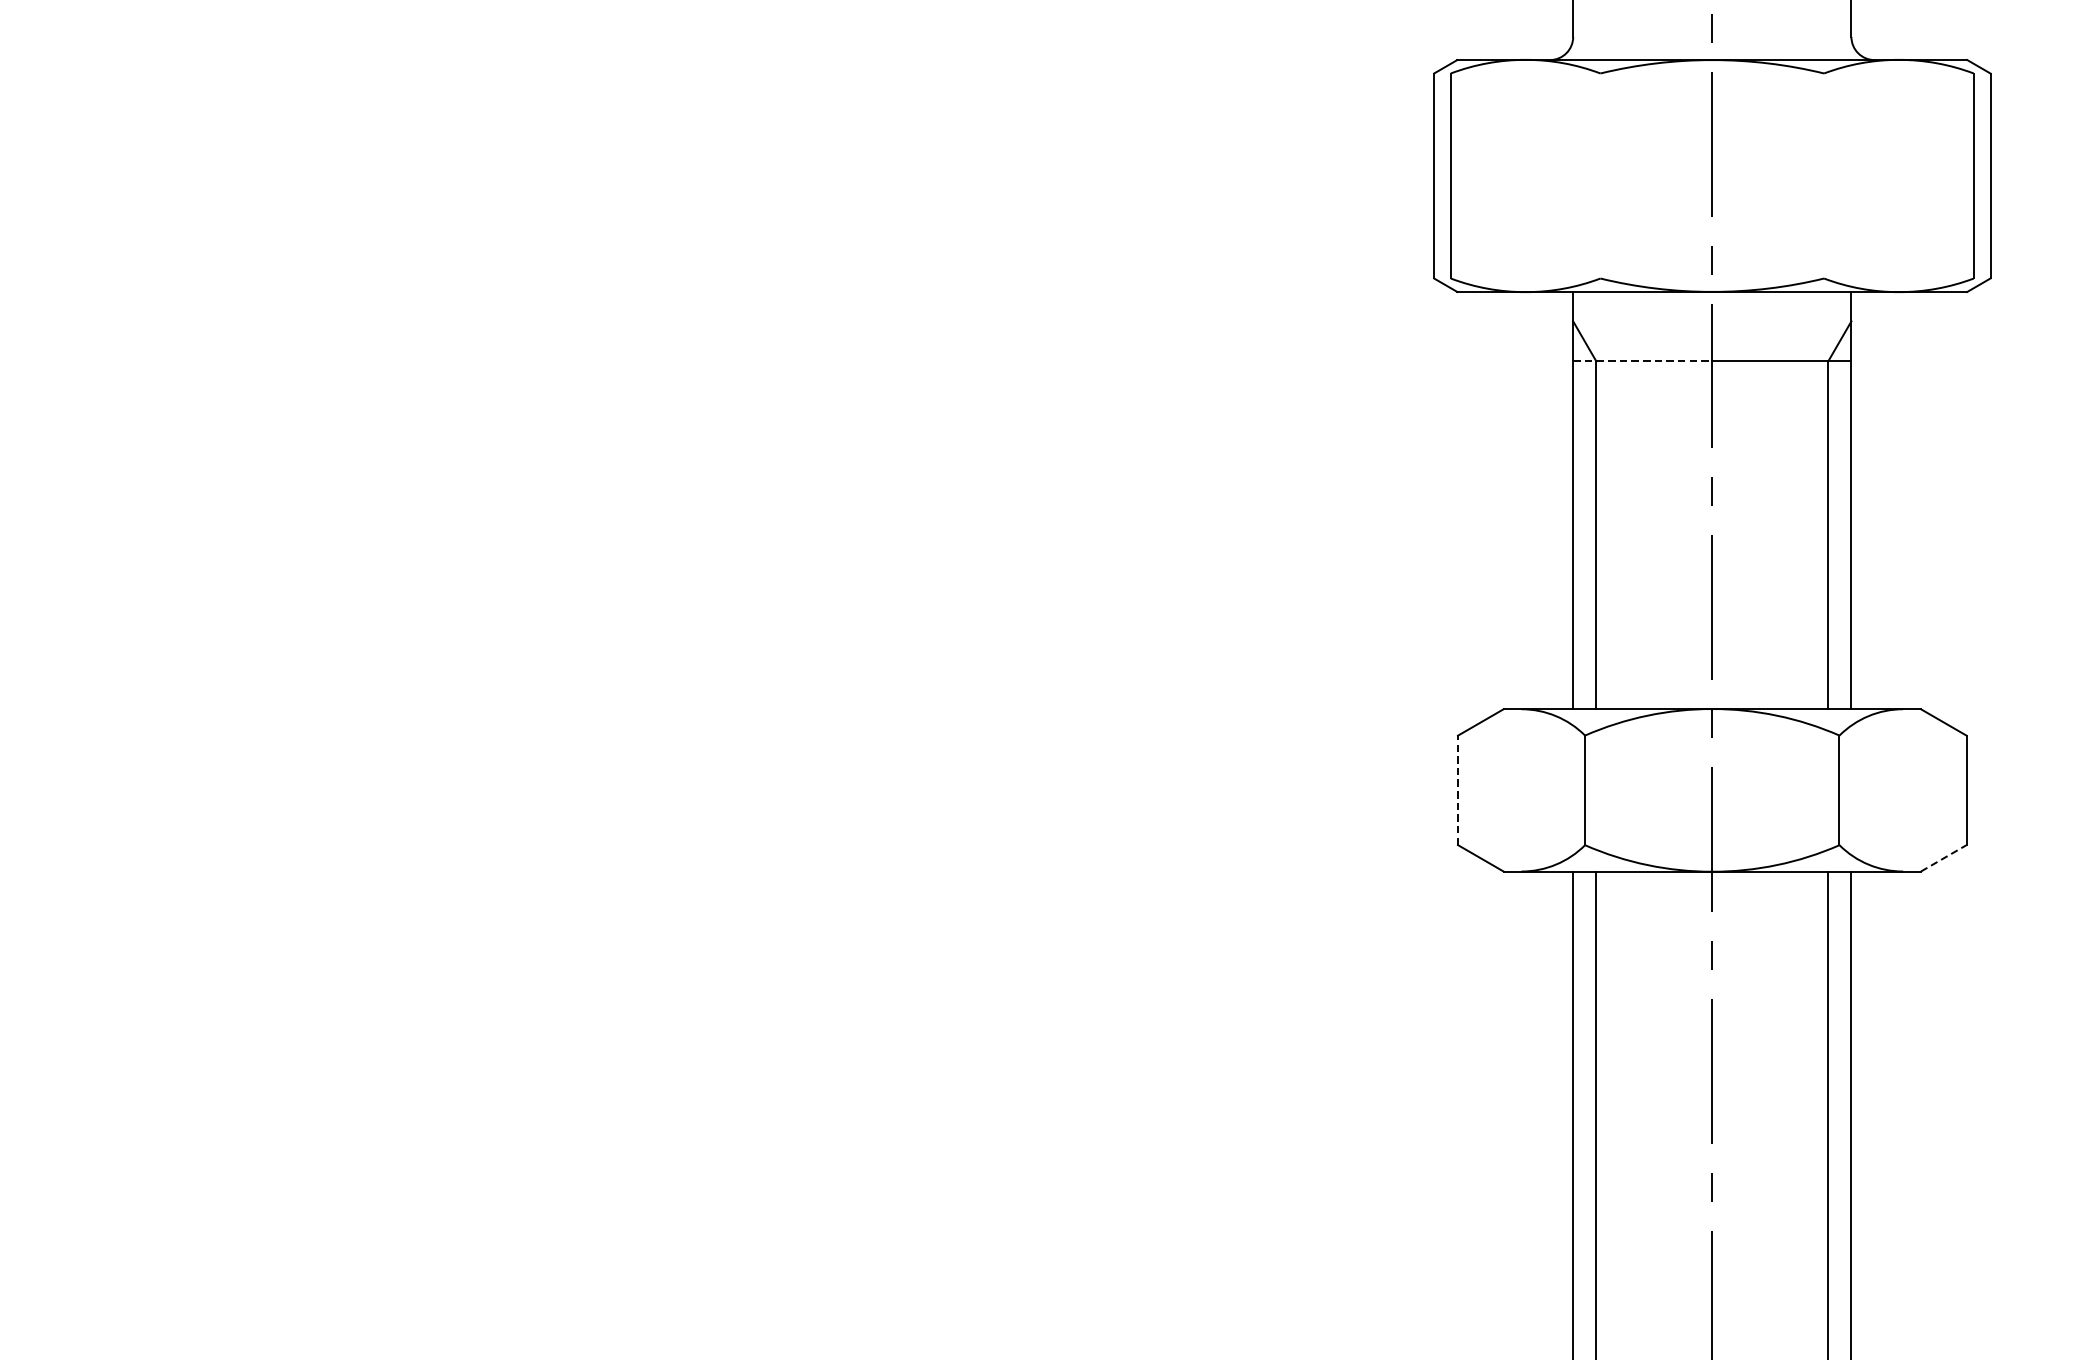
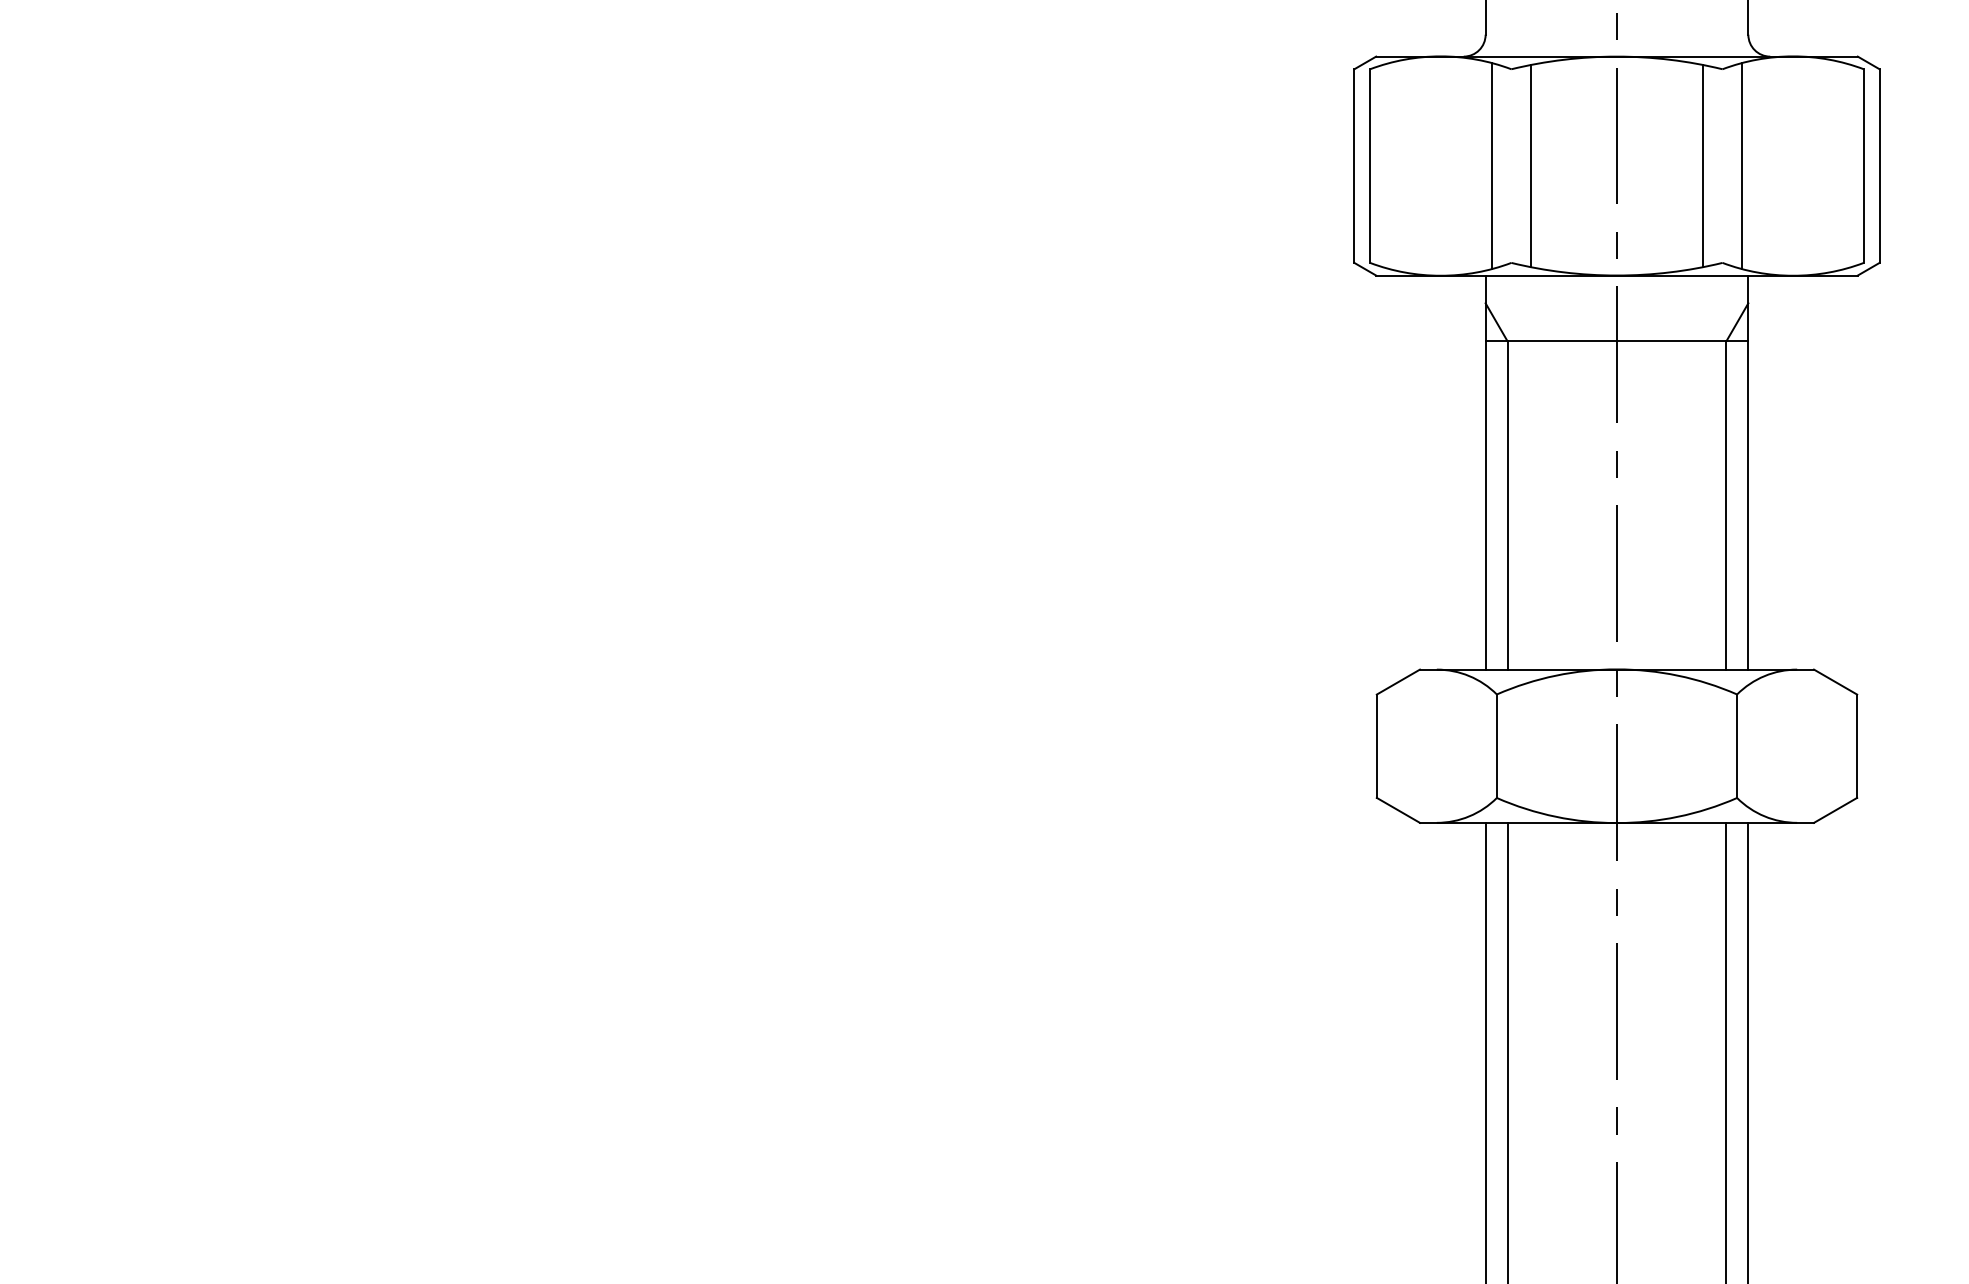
line: (1580, 175) -> (1492, 165), added
line: (1620, 175) -> (1530, 165), added
line: (1803, 175) -> (1703, 165), added
line: (1844, 175) -> (1741, 165), added
line: (1642, 361) -> (1551, 341), dashed -> solid
line: (1457, 790) -> (1376, 746), dashed -> solid
line: (1943, 858) -> (1835, 810), dashed -> solid

